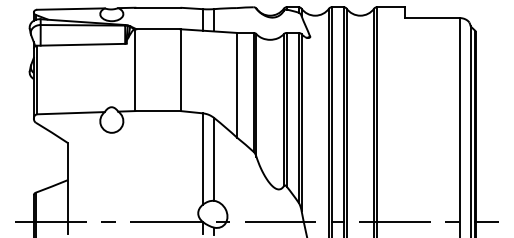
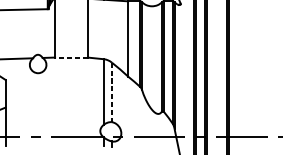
line: (157, 111) -> (71, 57), solid -> dashed
line: (214, 160) -> (112, 93), solid -> dashed

